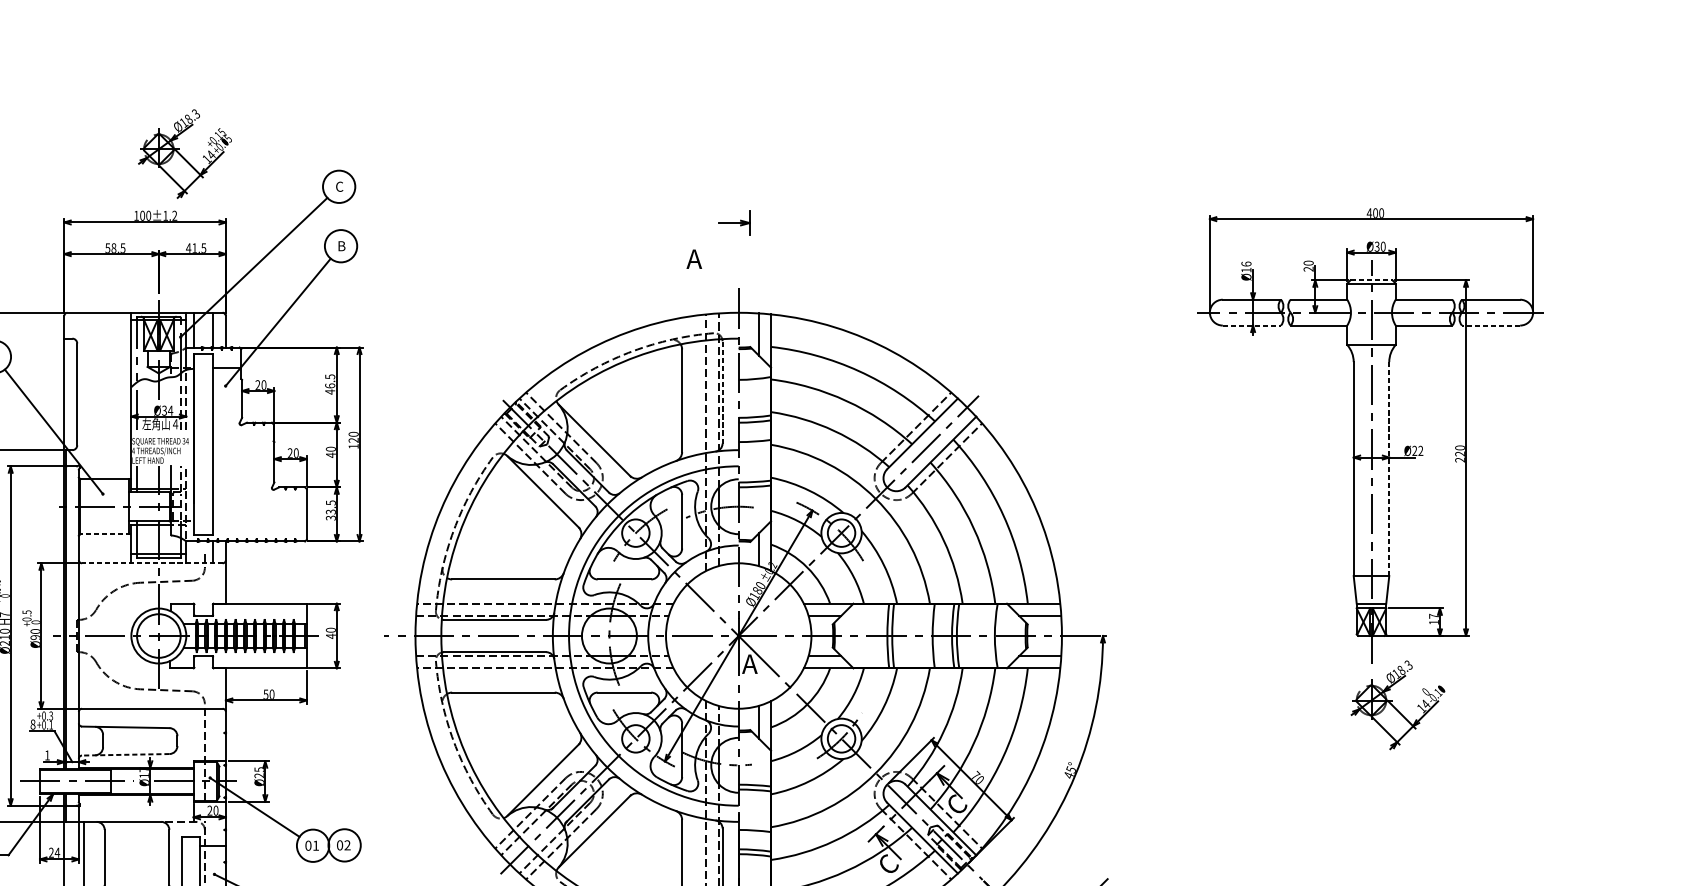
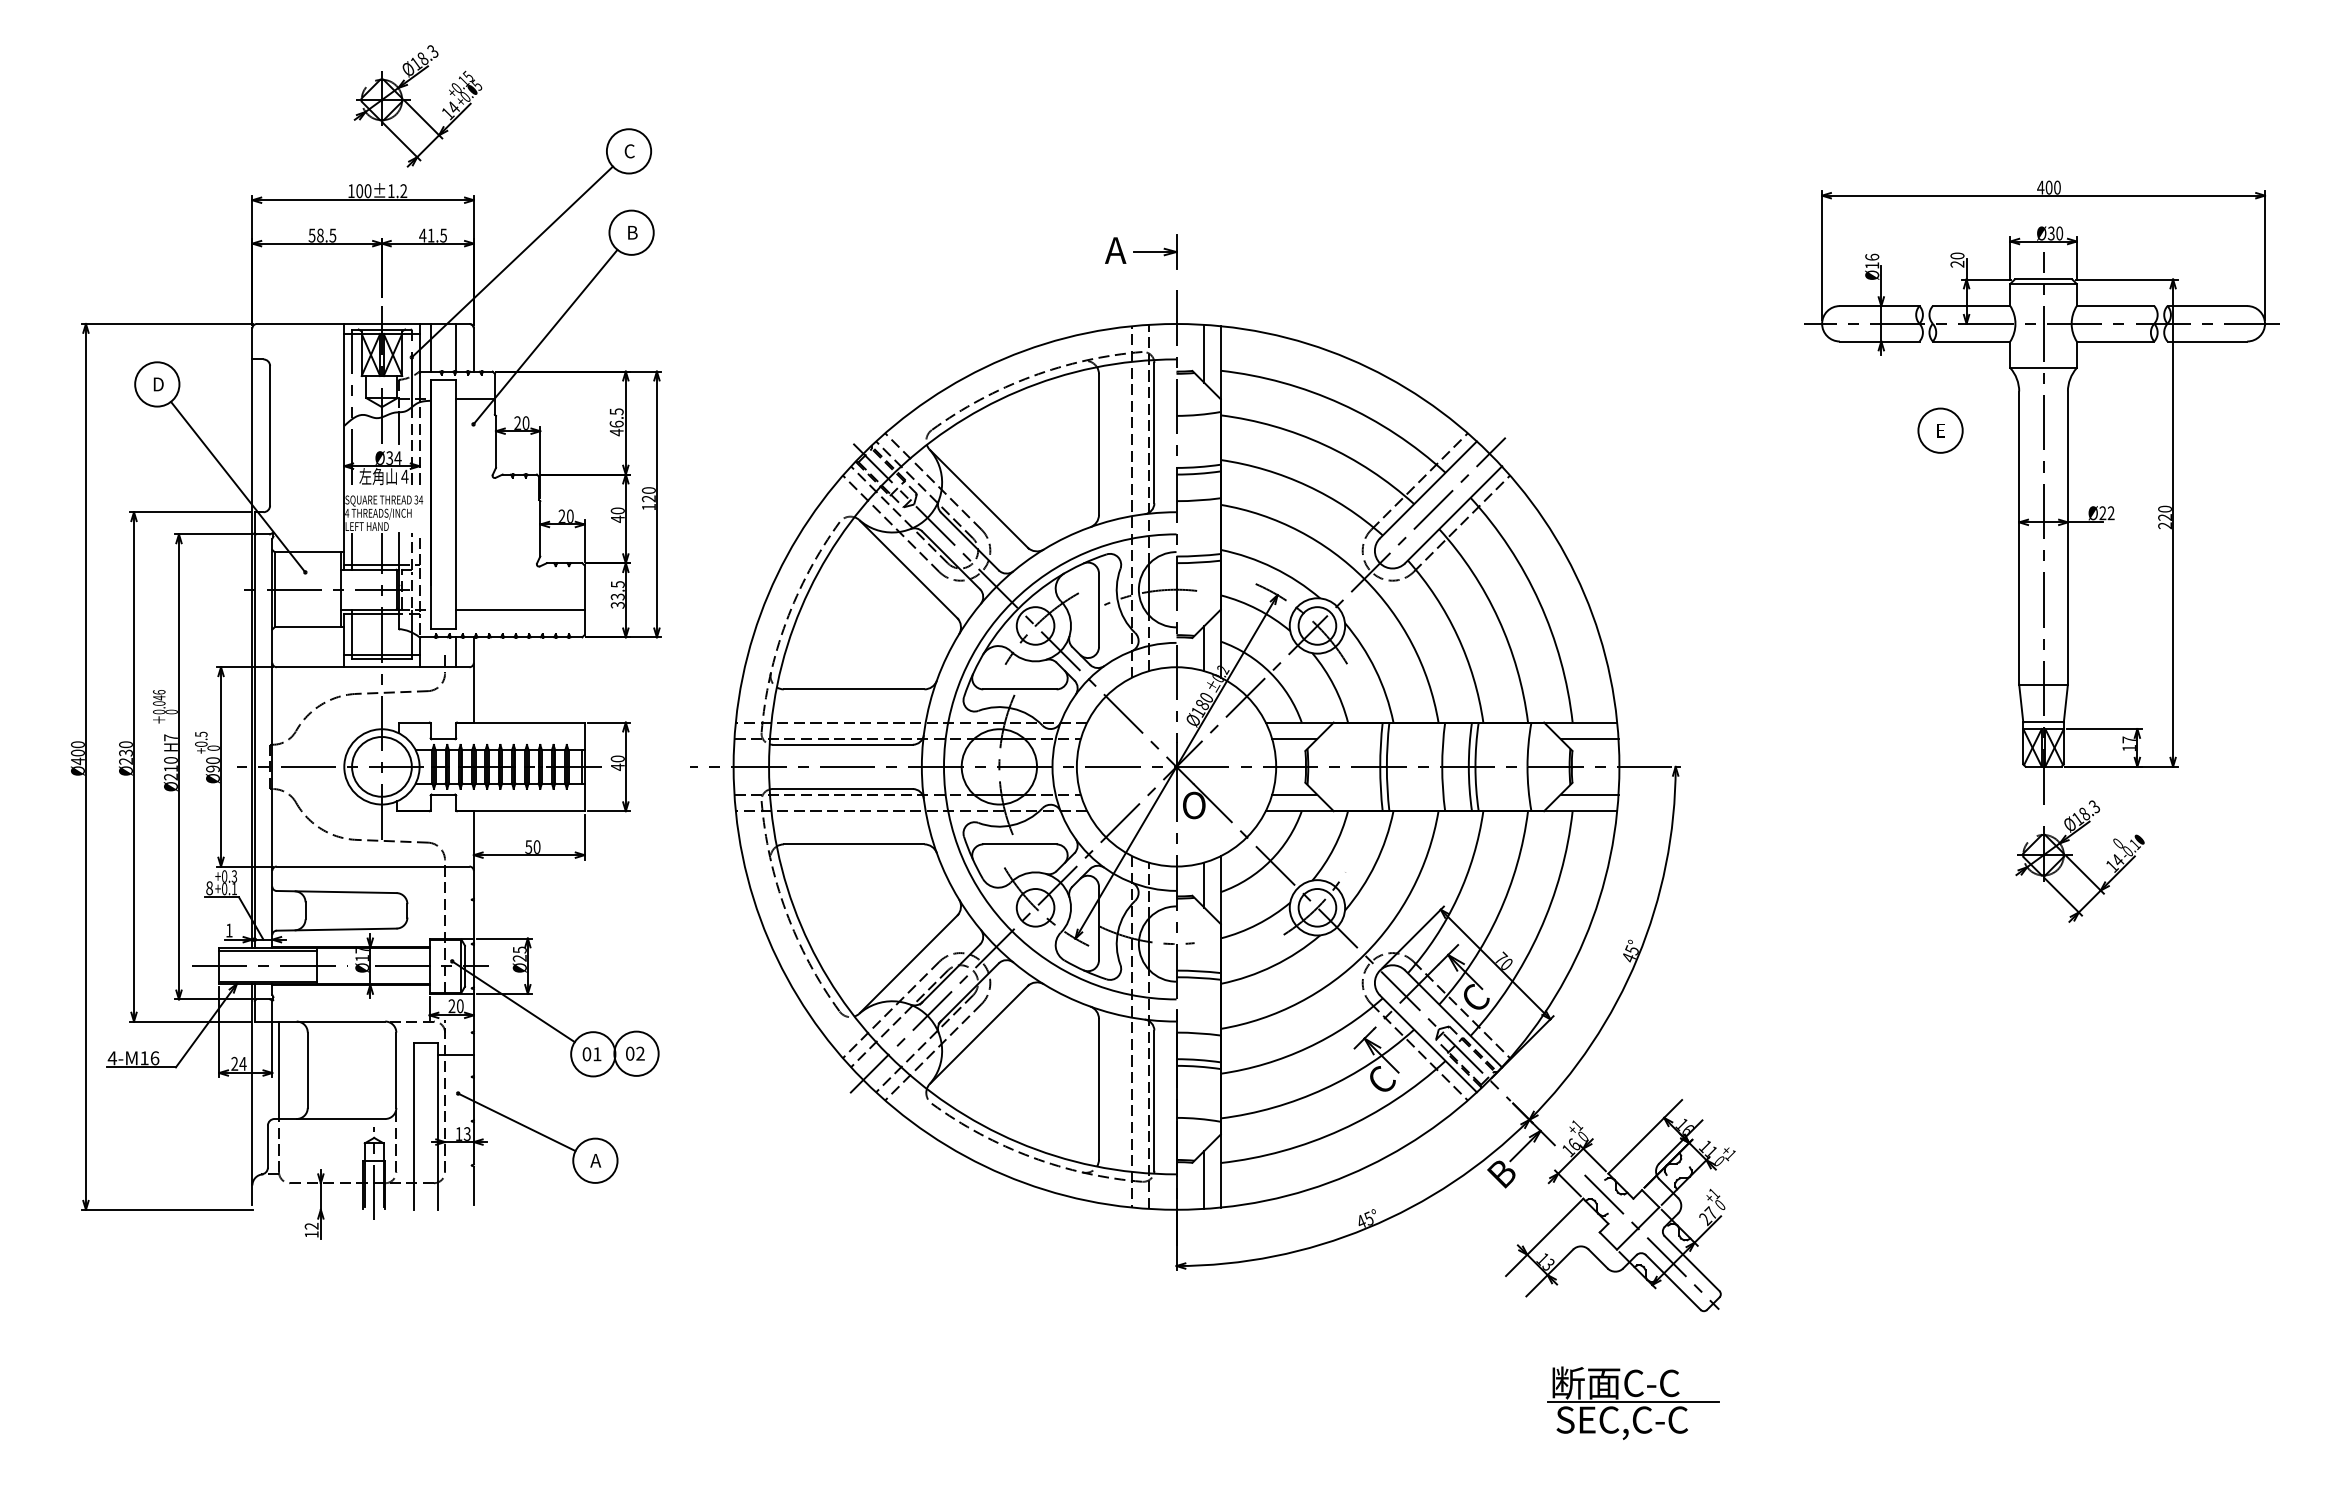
part: (734, 222) -> (1155, 251), moved
line: (1371, 280) -> (2043, 279), dashed -> solid
line: (1251, 325) -> (1879, 341), dashed -> solid
line: (1491, 325) -> (2207, 341), dashed -> solid
line: (170, 388) -> (398, 427), added
part: (1296, 390) -> (1940, 430), added
line: (722, 391) -> (1154, 432), dashed -> solid
line: (1388, 469) -> (2067, 538), dashed -> solid
line: (259, 521) -> (520, 609), added
line: (105, 534) -> (309, 627), dashed -> solid
line: (151, 563) -> (372, 667), dashed -> solid
text: (751, 664) -> (1193, 805), A -> O
line: (125, 754) -> (336, 929), dashed -> solid

